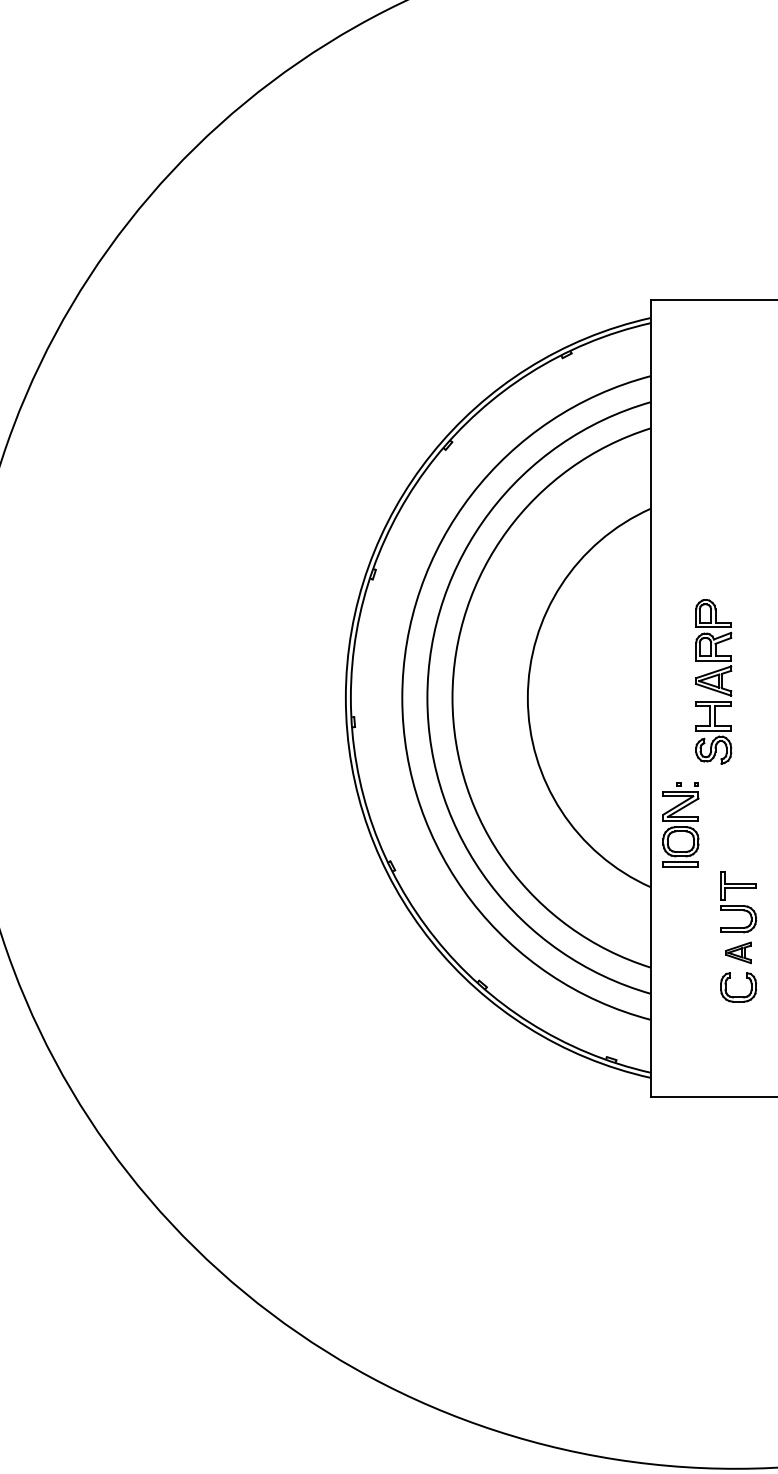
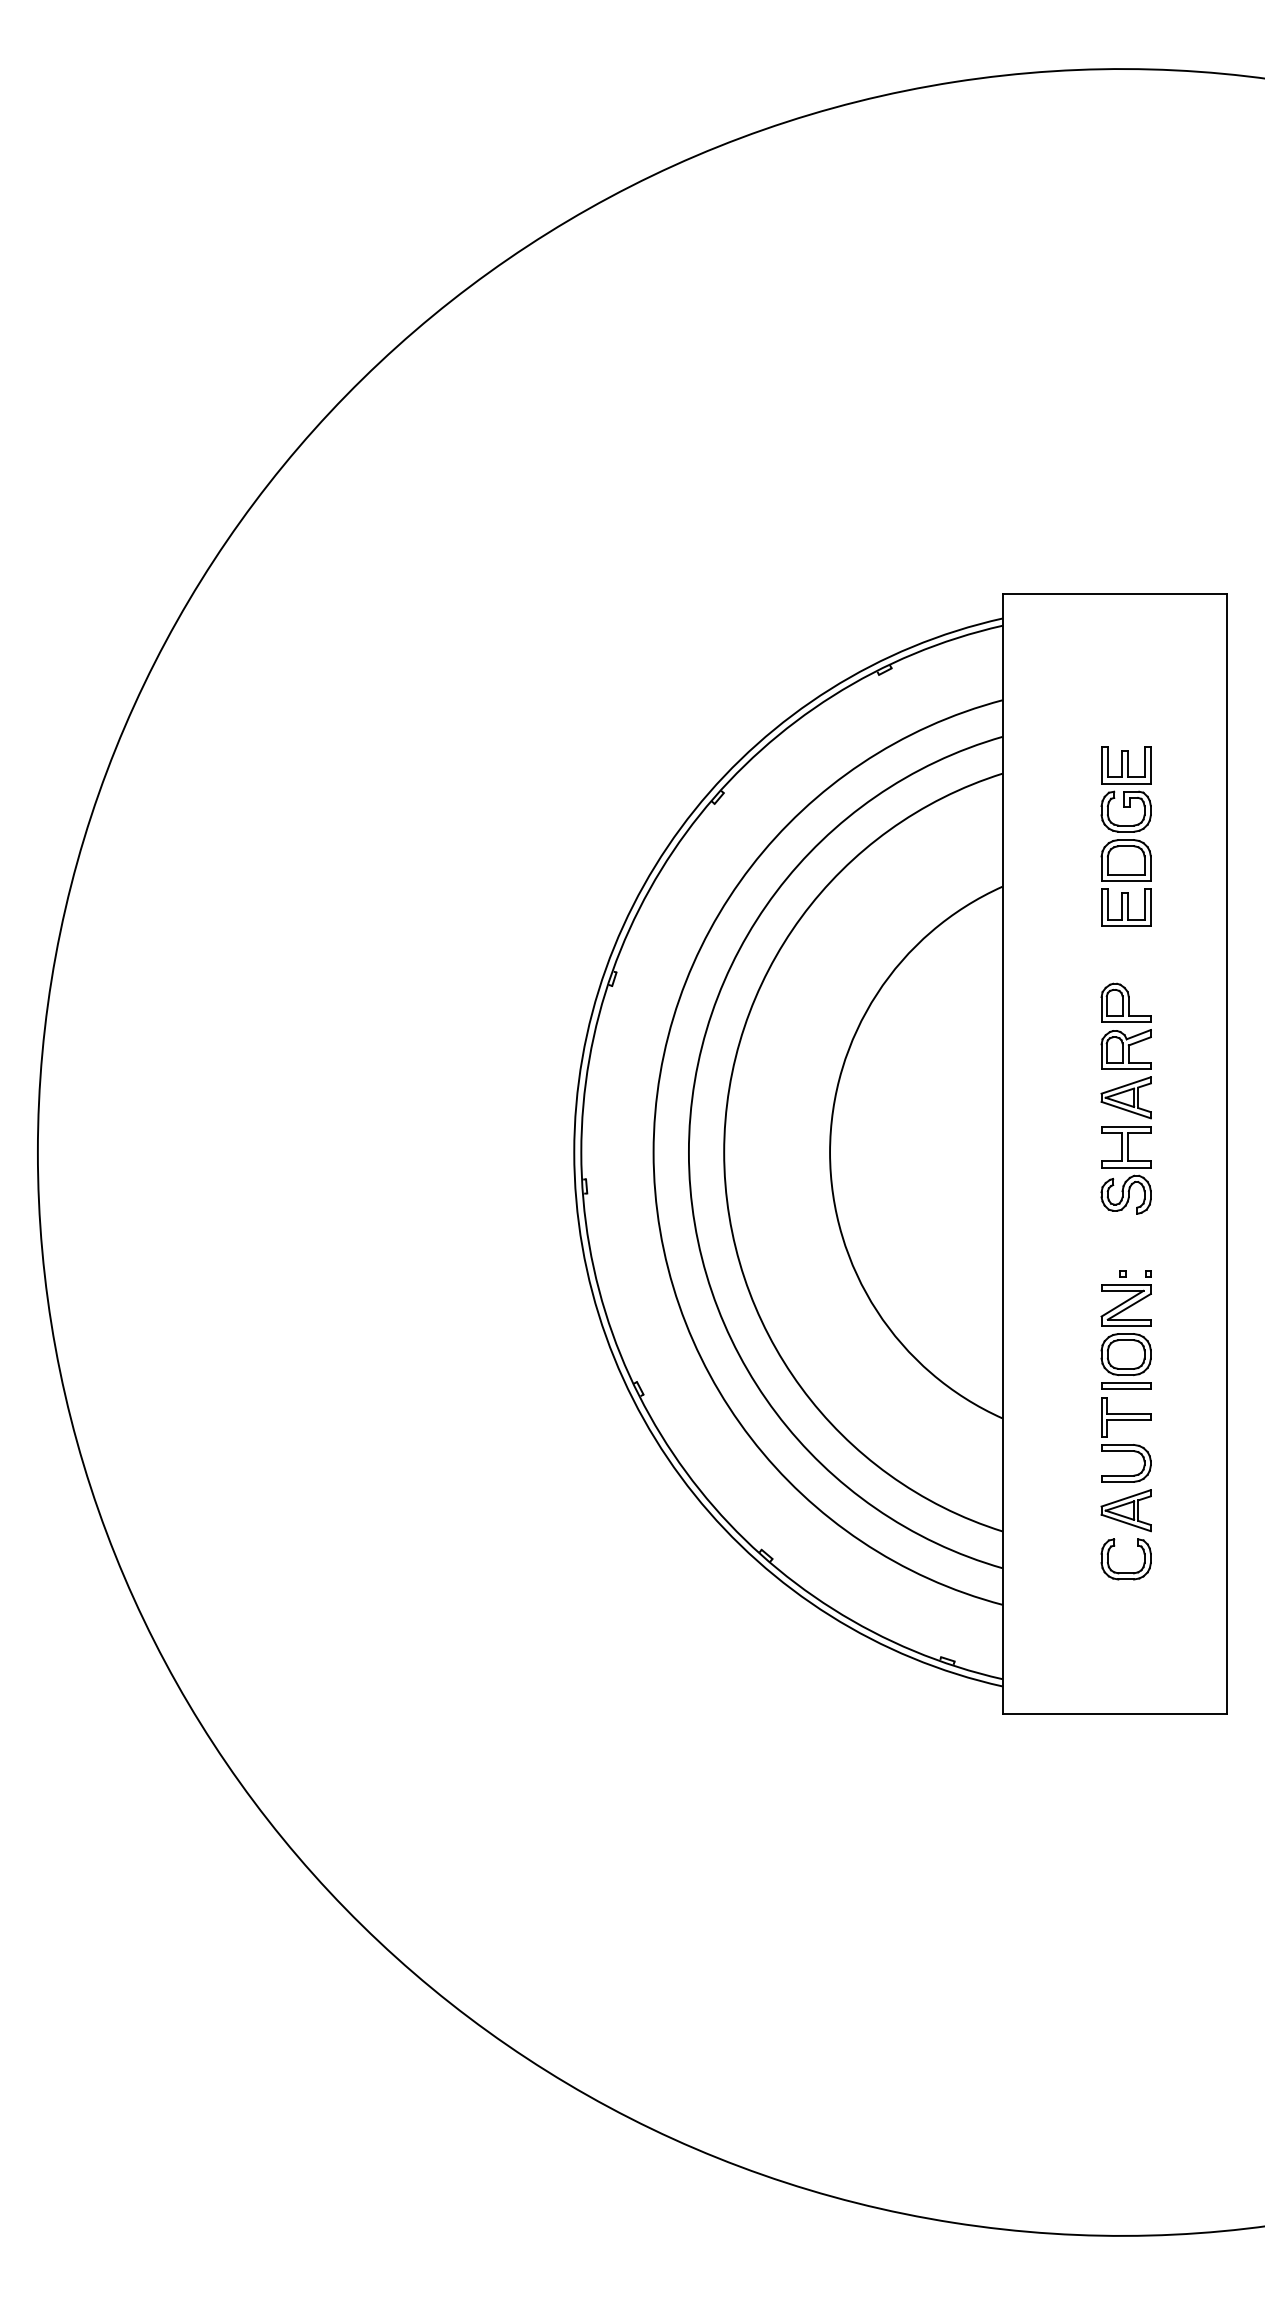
part: (738, 473) -> (1125, 836), added
part: (713, 681) -> (1125, 1098), moved
part: (680, 823) -> (1125, 1329), moved
part: (738, 952) -> (1125, 1510), size x1.43

